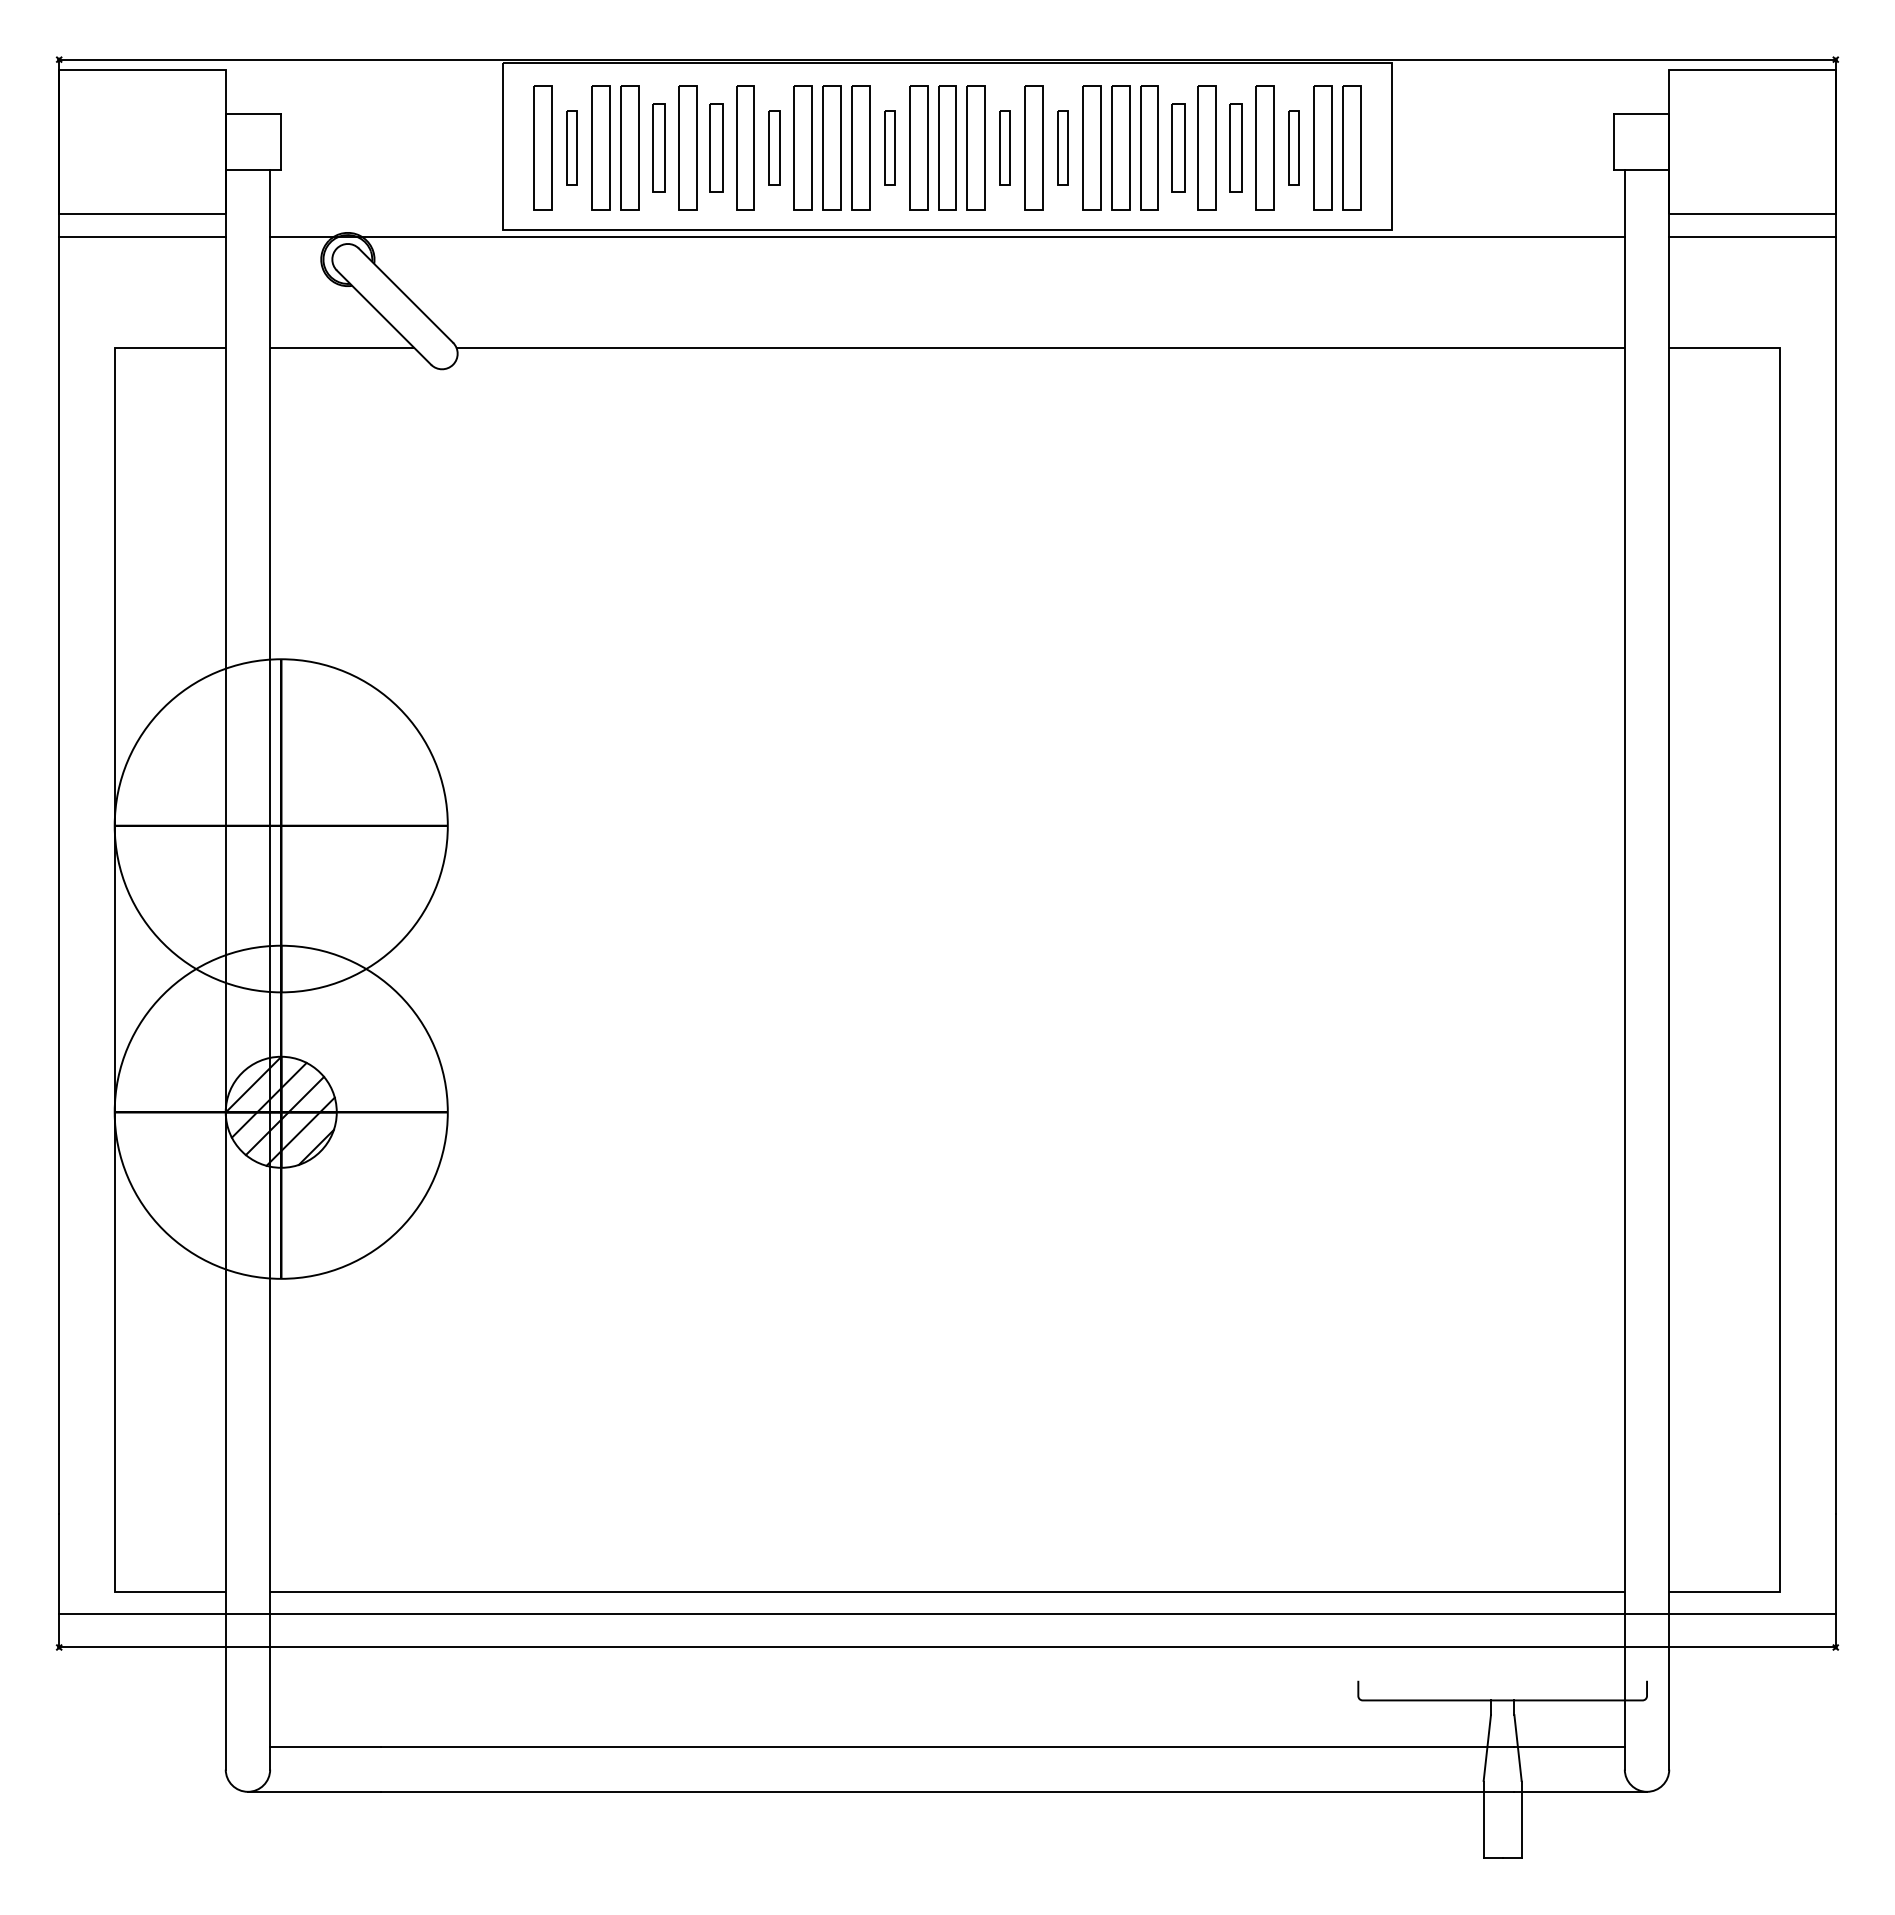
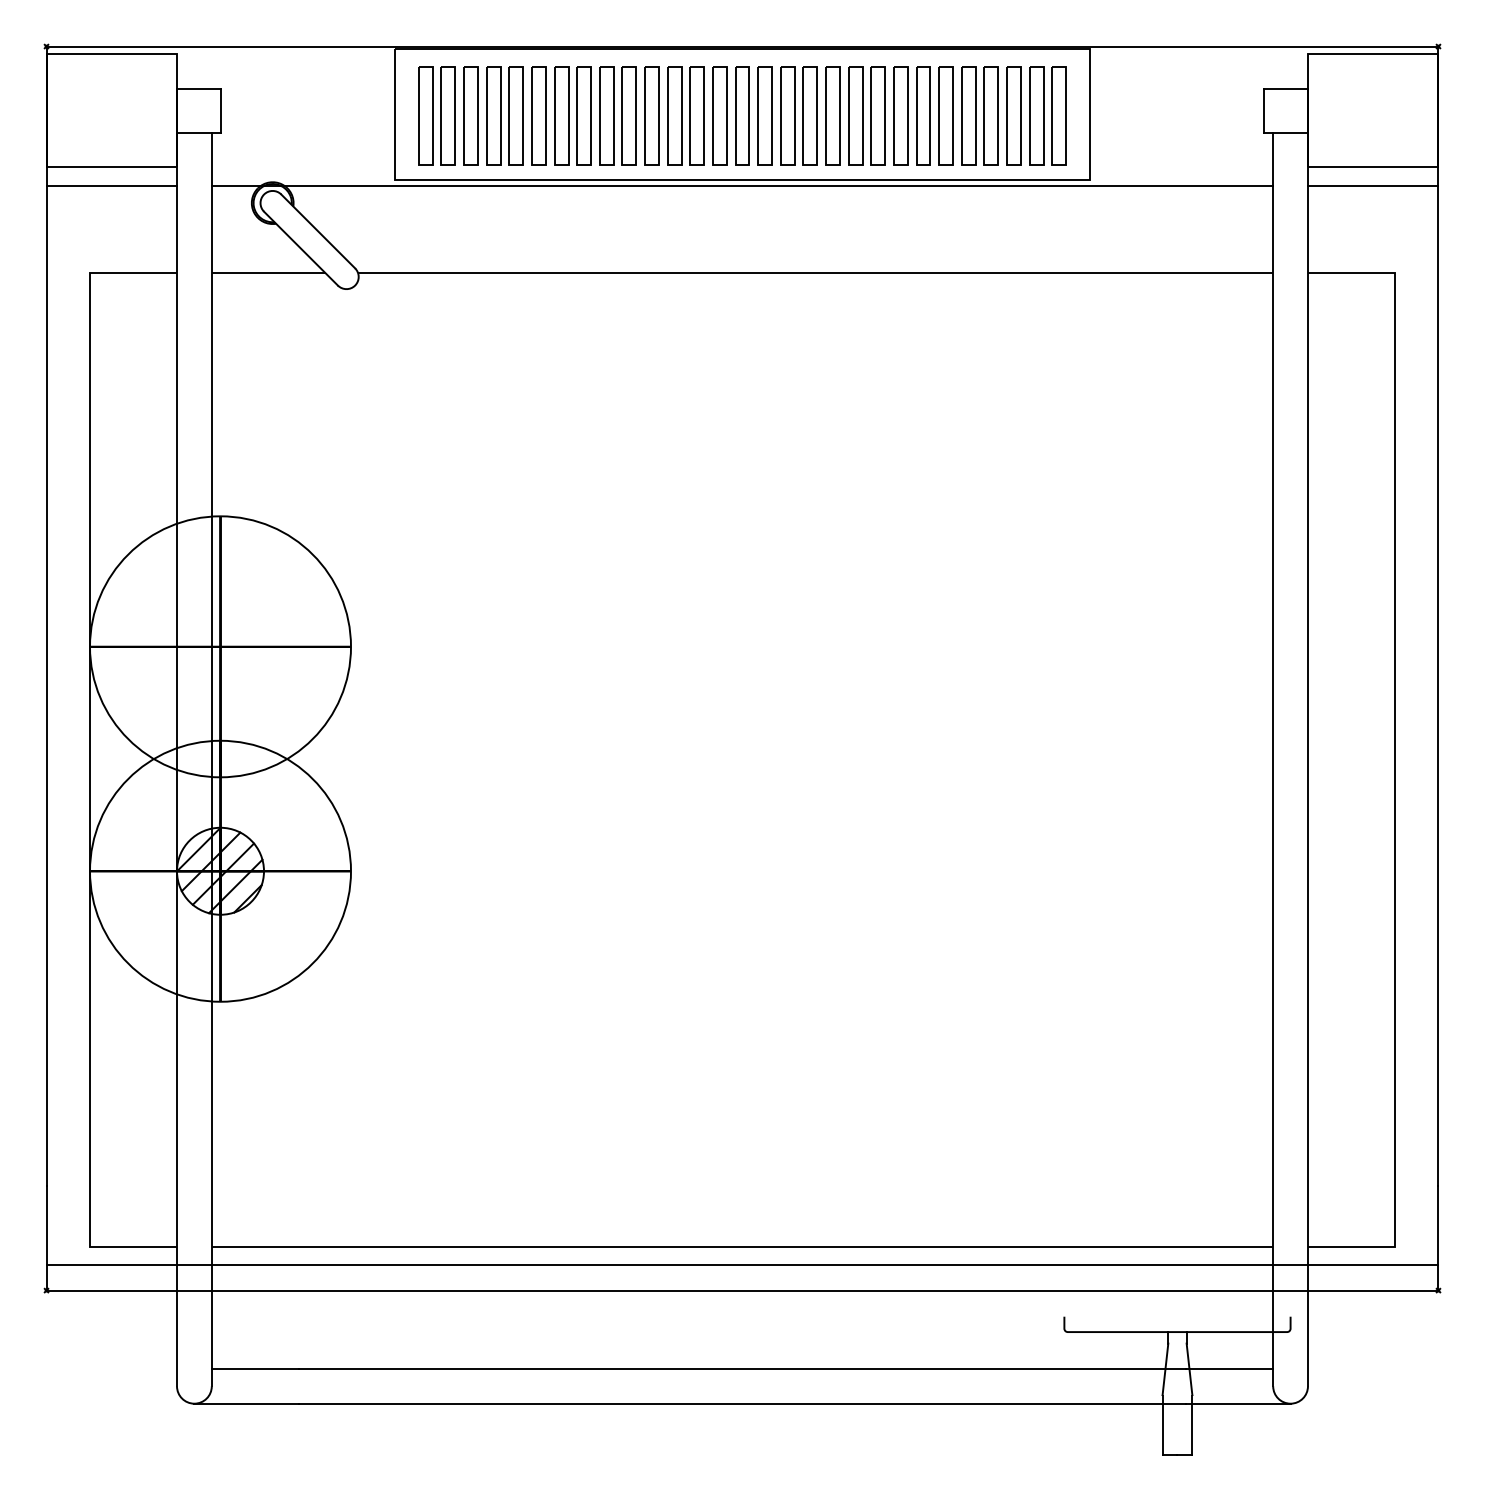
part: (571, 147) -> (447, 115), size x1.67
part: (658, 147) -> (516, 115), size x1.43
part: (716, 147) -> (561, 115), size x1.43
part: (773, 147) -> (606, 115), size x1.67
part: (889, 147) -> (697, 115), size x1.67
part: (1004, 147) -> (787, 115), size x1.67
part: (1062, 147) -> (832, 115), size x1.67
part: (1178, 147) -> (923, 115), size x1.43
part: (1235, 147) -> (968, 115), size x1.43
part: (1293, 147) -> (1013, 115), size x1.67

